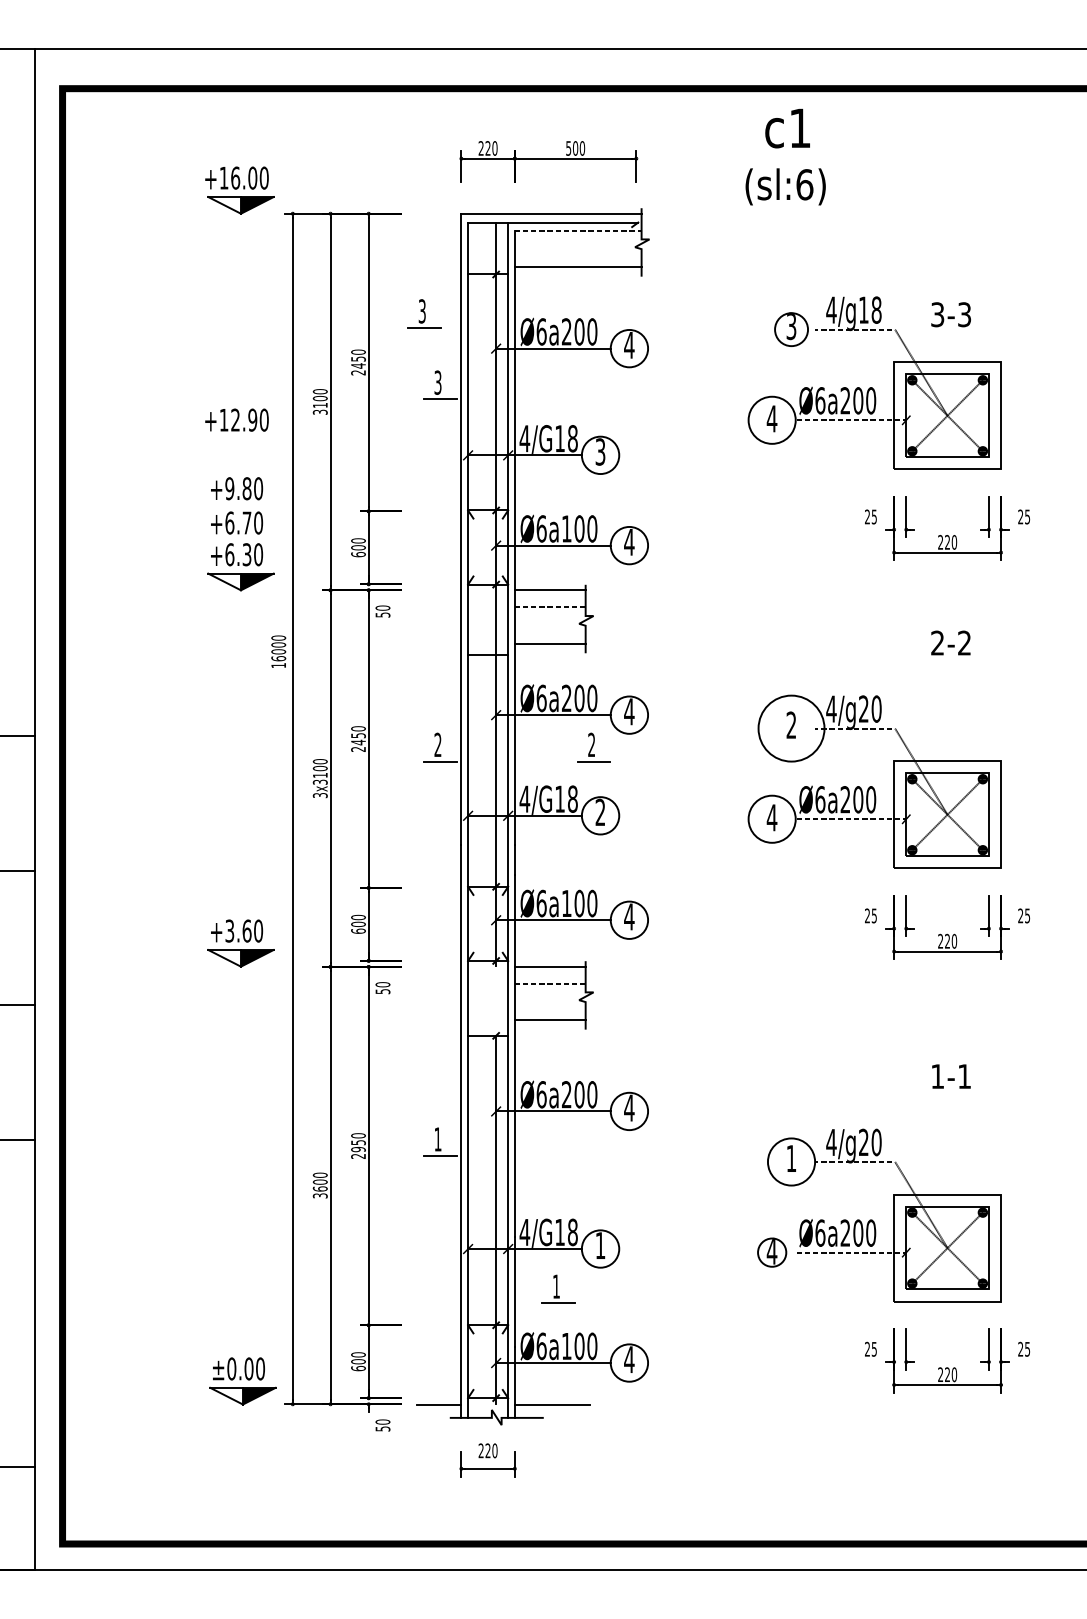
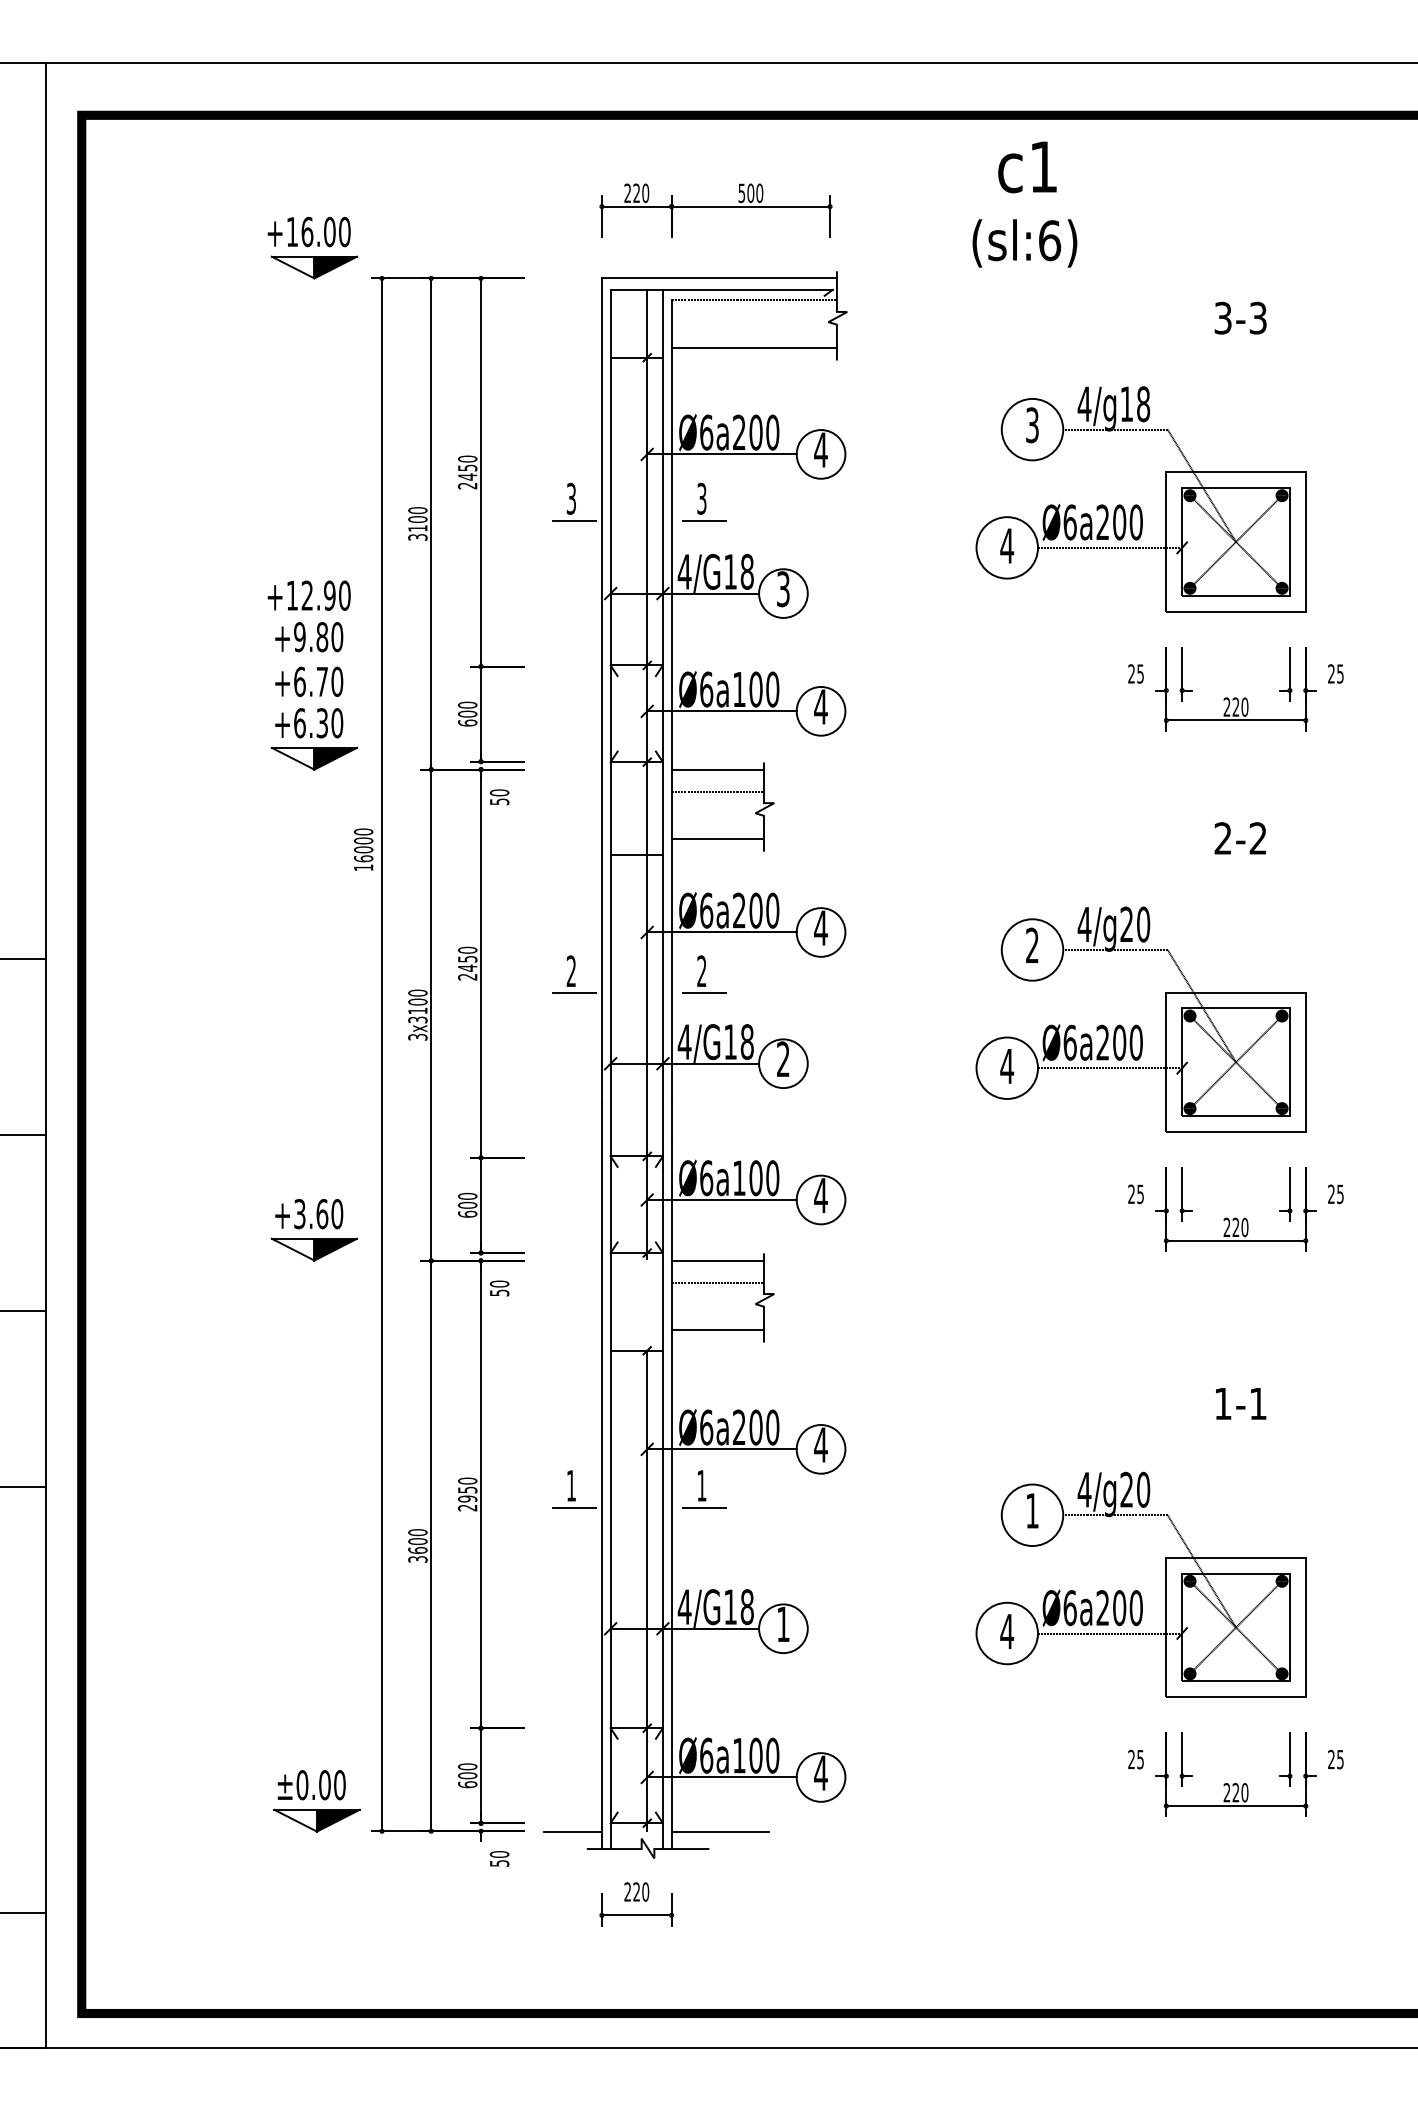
part: (424, 313) -> (704, 501), moved
text: (951, 314) -> (1240, 317), moved
circle: (791, 329) -> (1032, 429), size x1.43
text: (236, 420) -> (308, 595), moved
circle: (791, 728) -> (1032, 949), size x0.71
part: (593, 747) -> (704, 974), moved
circle: (771, 1252) -> (1006, 1633), size x1.67
part: (558, 1289) -> (704, 1489), moved

